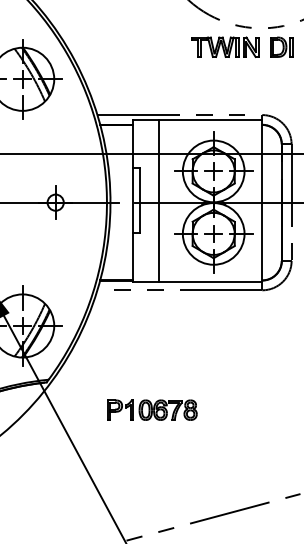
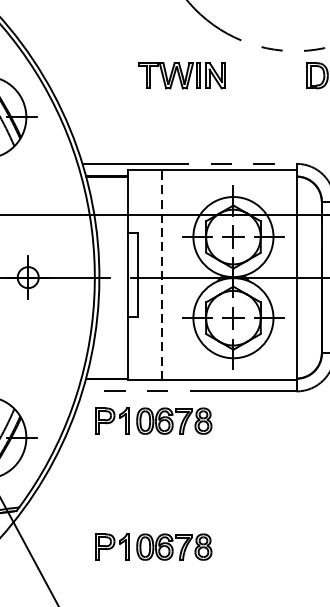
part: (225, 46) -> (182, 74), moved
line: (158, 200) -> (161, 274), solid -> dashed
part: (152, 312) -> (153, 420), added

